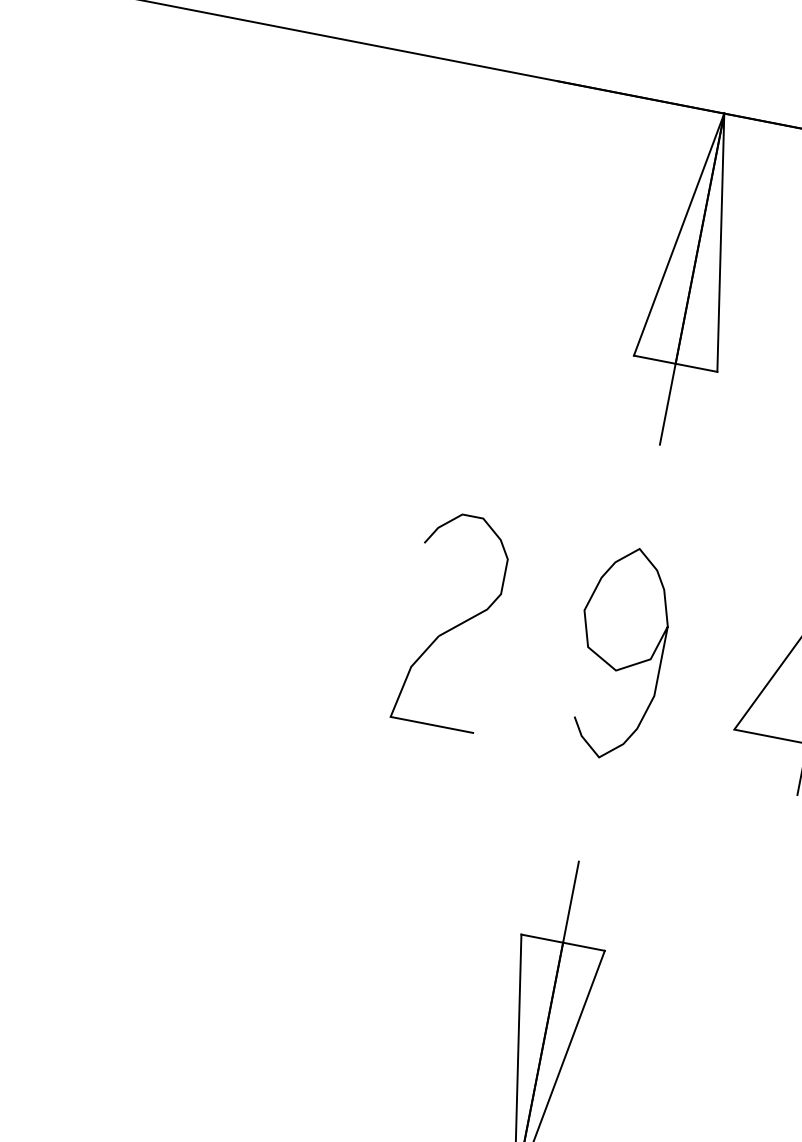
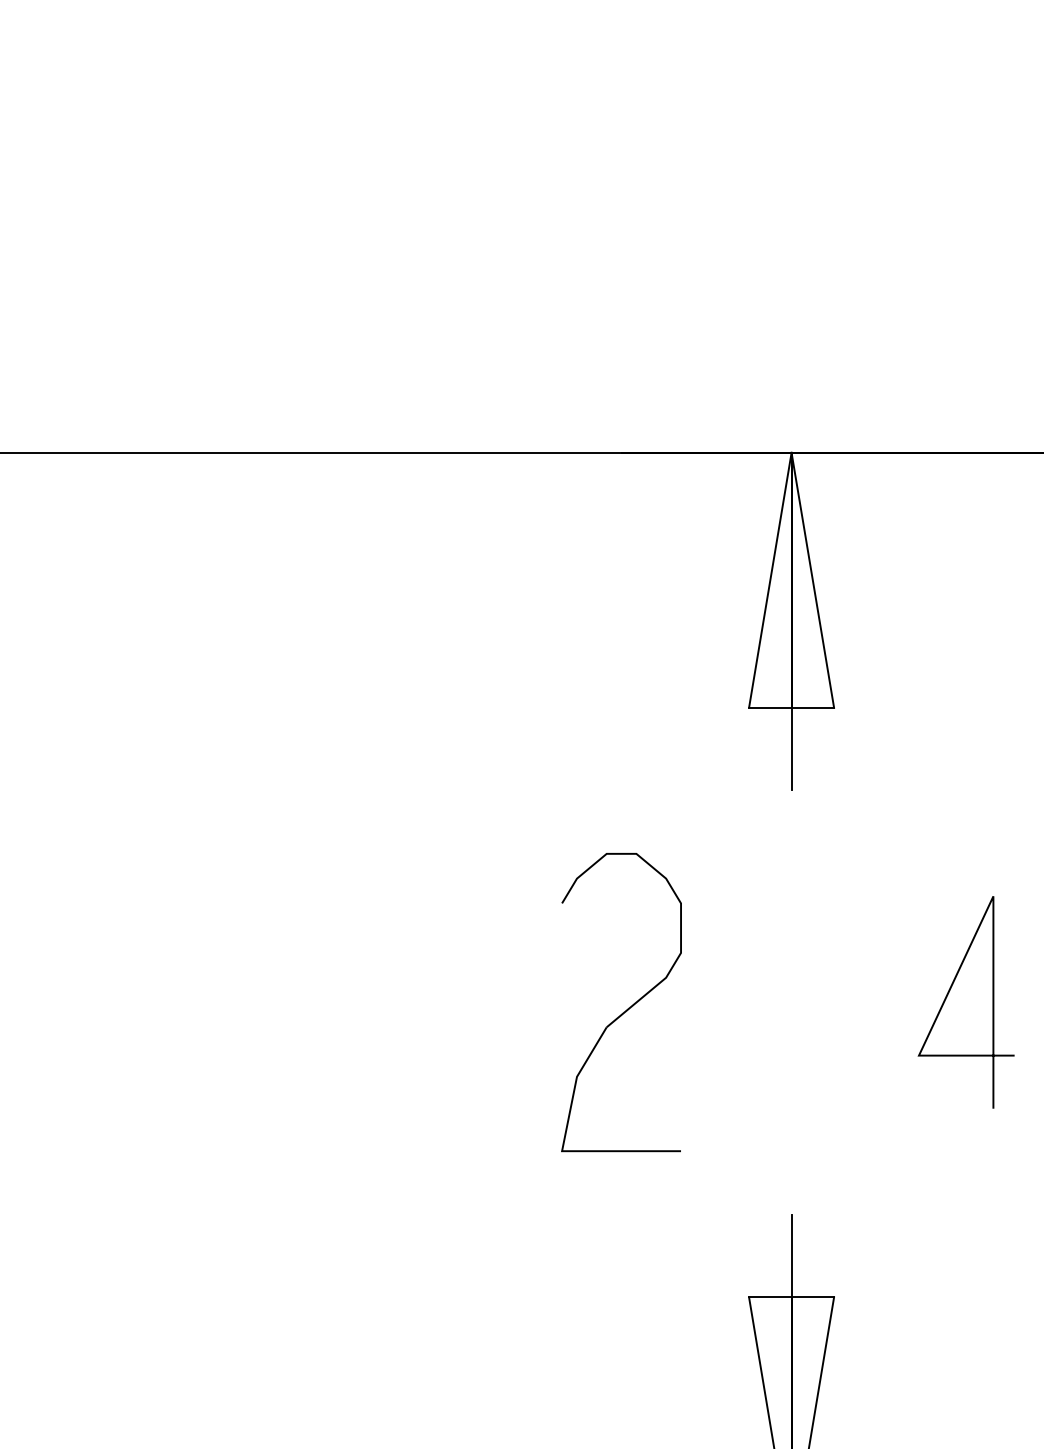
part: (452, 620) -> (621, 1002), size x1.4
curve: (610, 664) -> (785, 1015), removed

